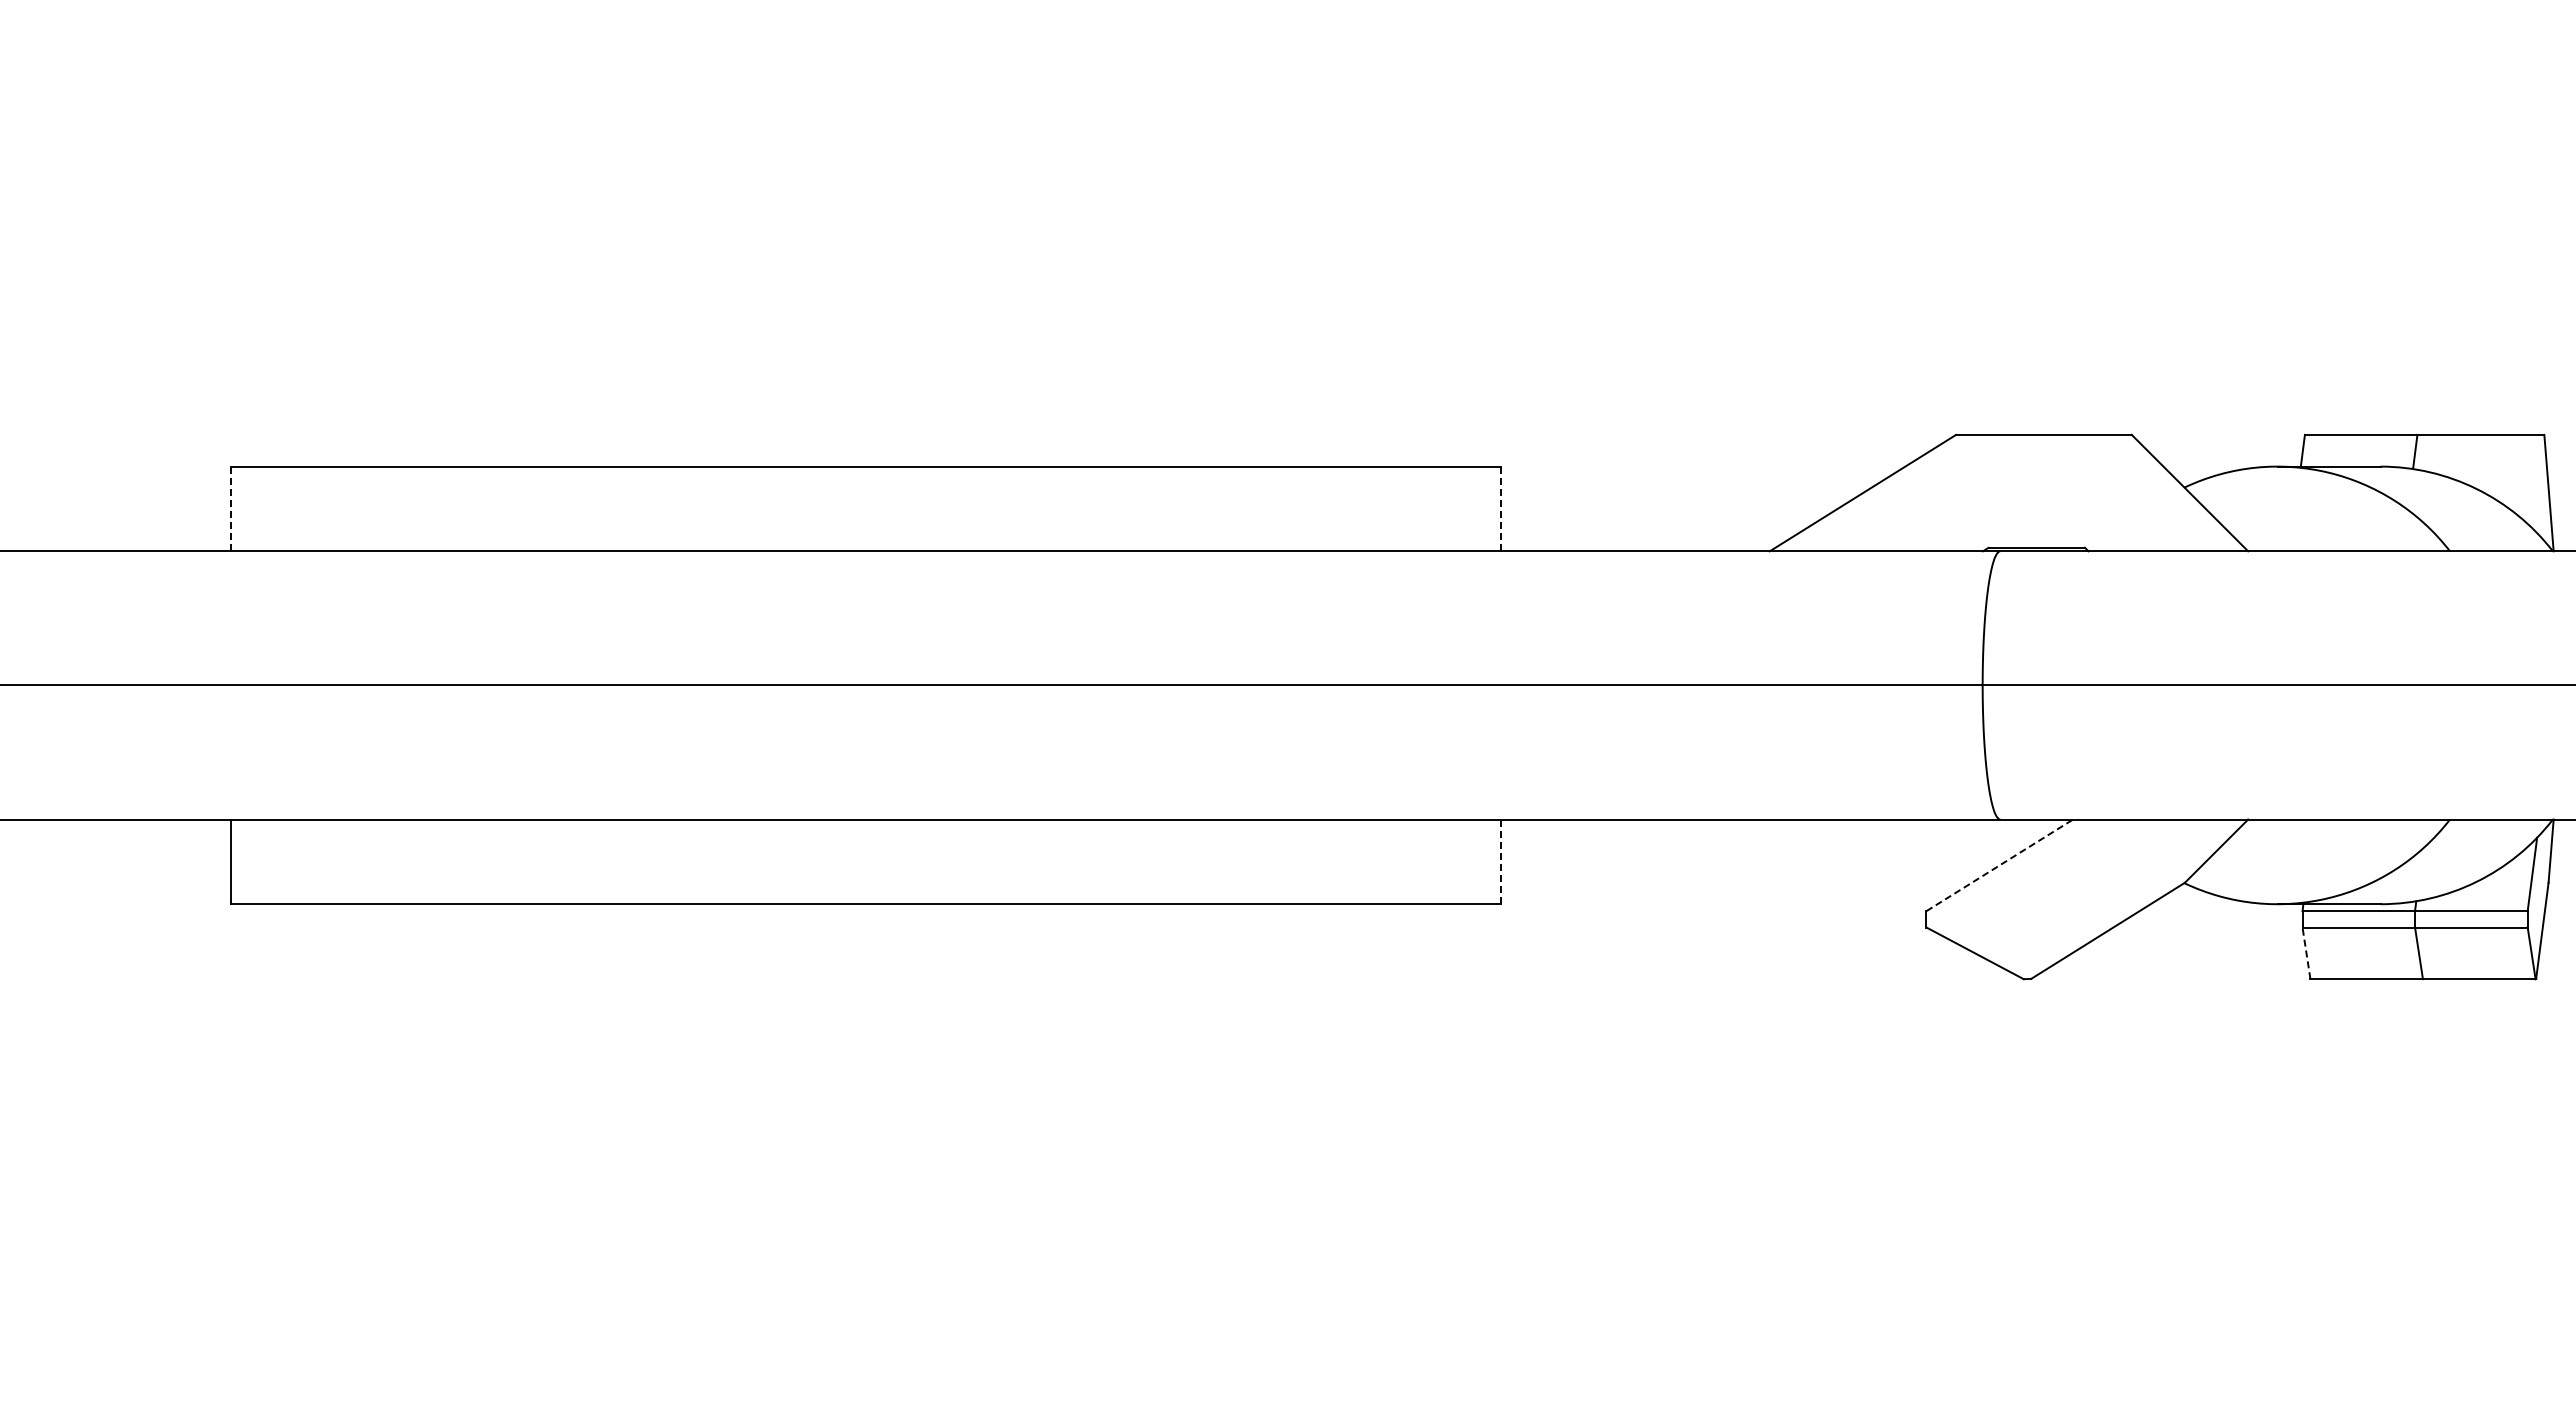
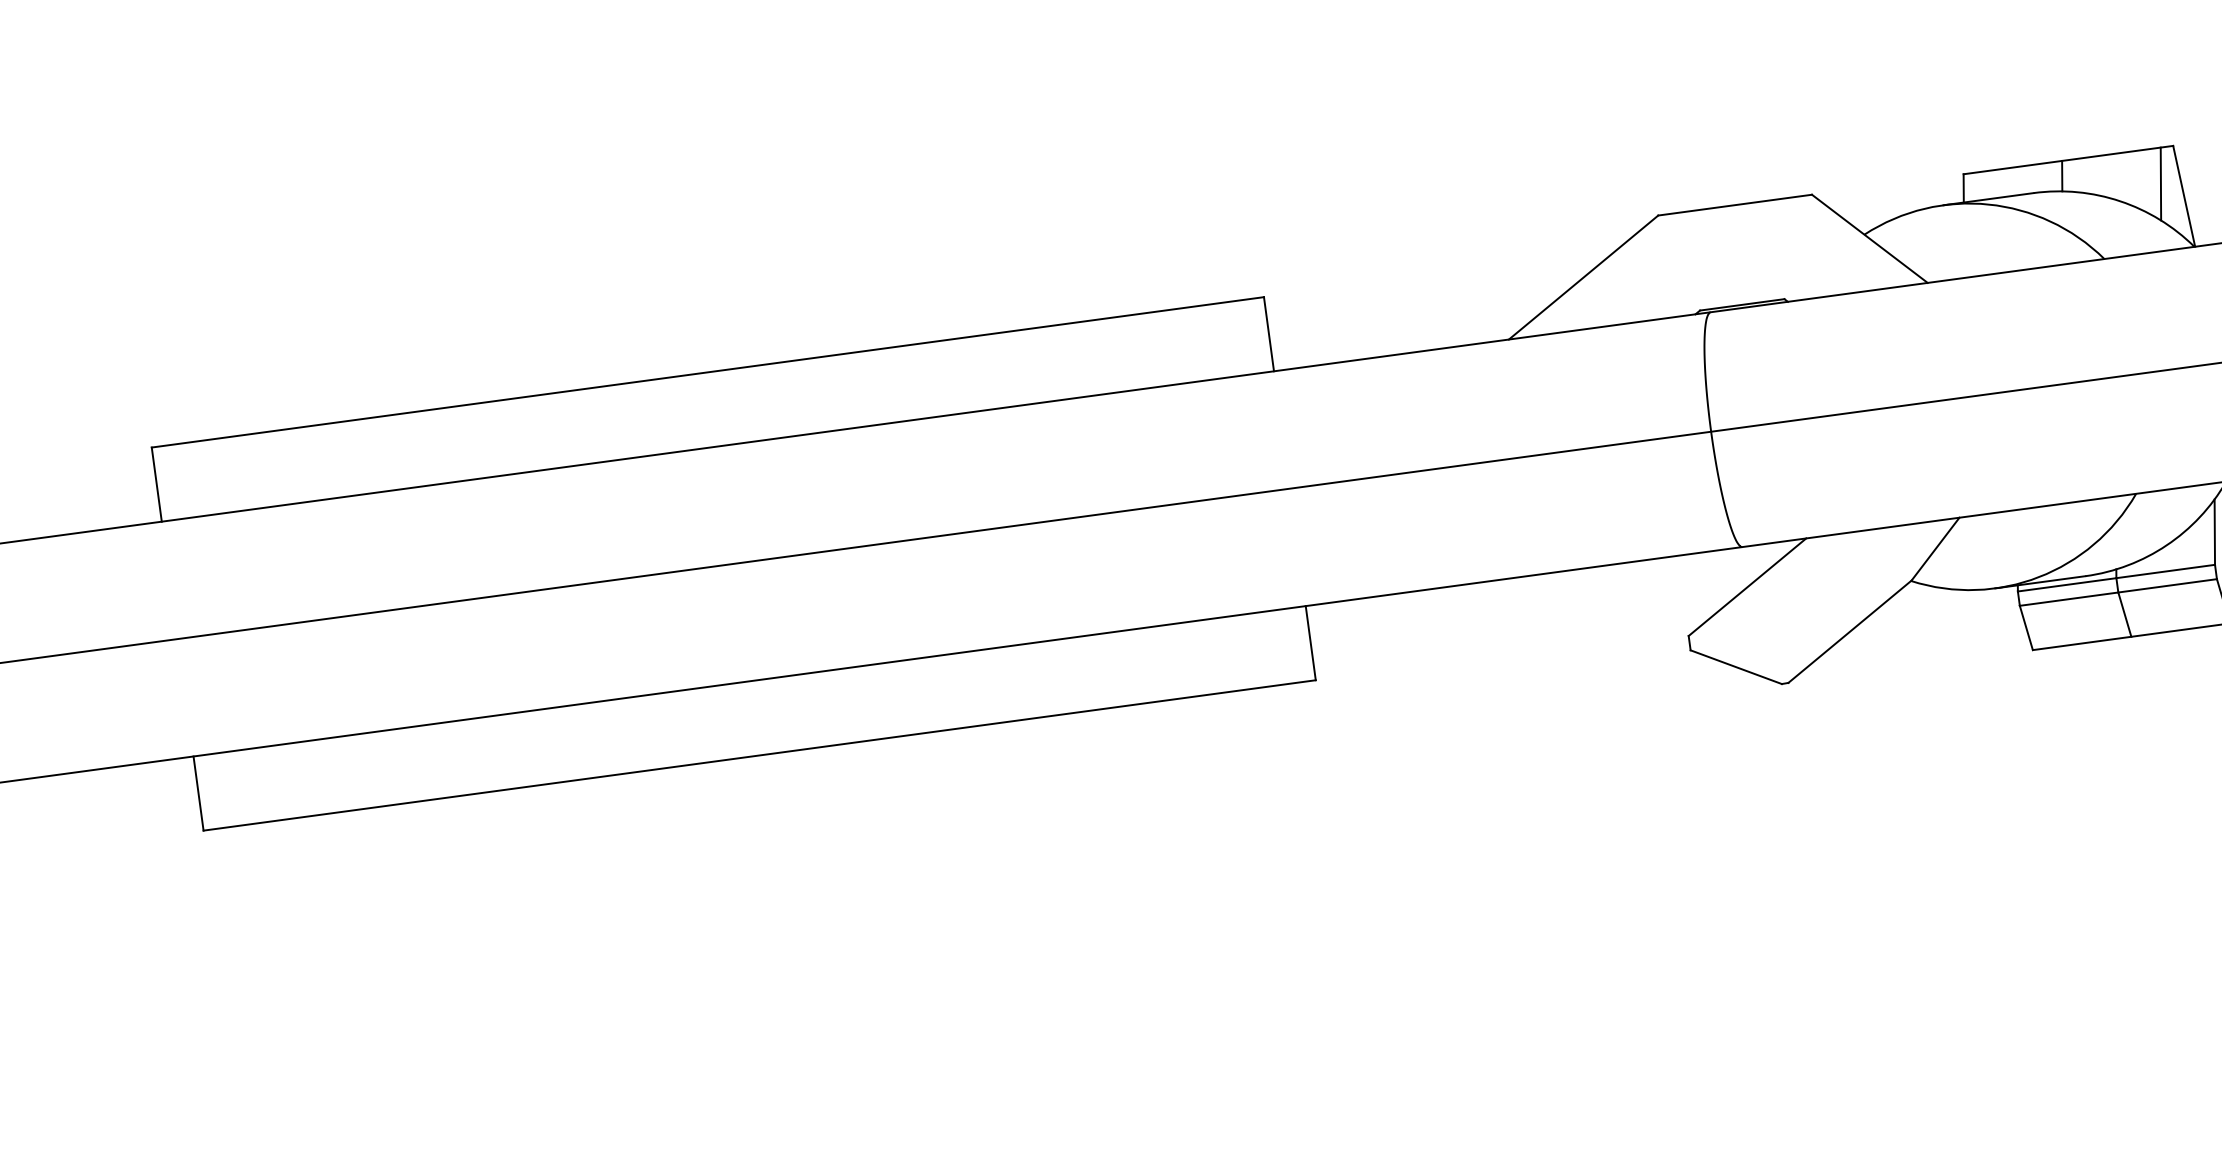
line: (2524, 475) -> (2160, 183), added
line: (230, 508) -> (156, 484), dashed -> solid
line: (1501, 509) -> (1269, 334), dashed -> solid
line: (1501, 862) -> (1310, 643), dashed -> solid
line: (2000, 865) -> (1748, 587), dashed -> solid
line: (2306, 952) -> (2026, 627), dashed -> solid

